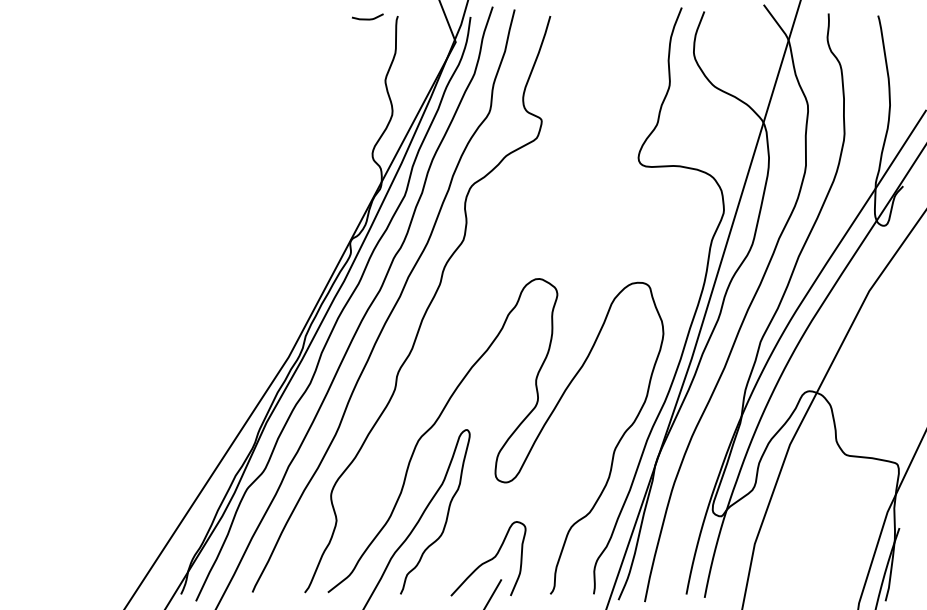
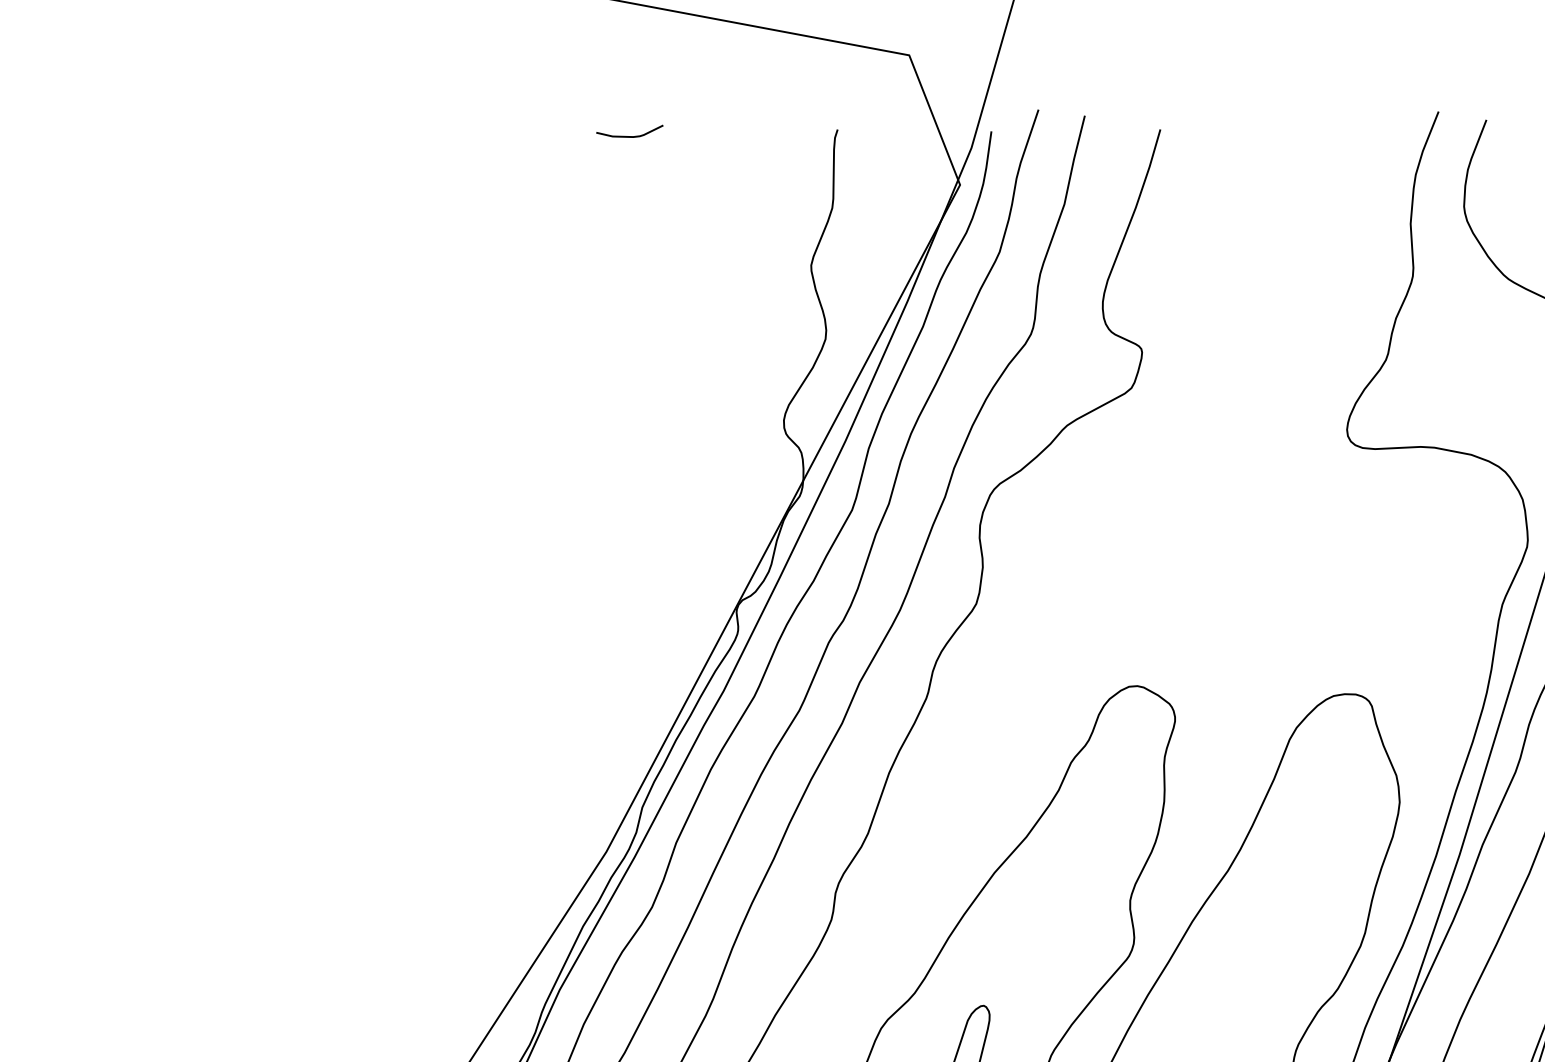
curve: (367, 18) -> (629, 134), moved

